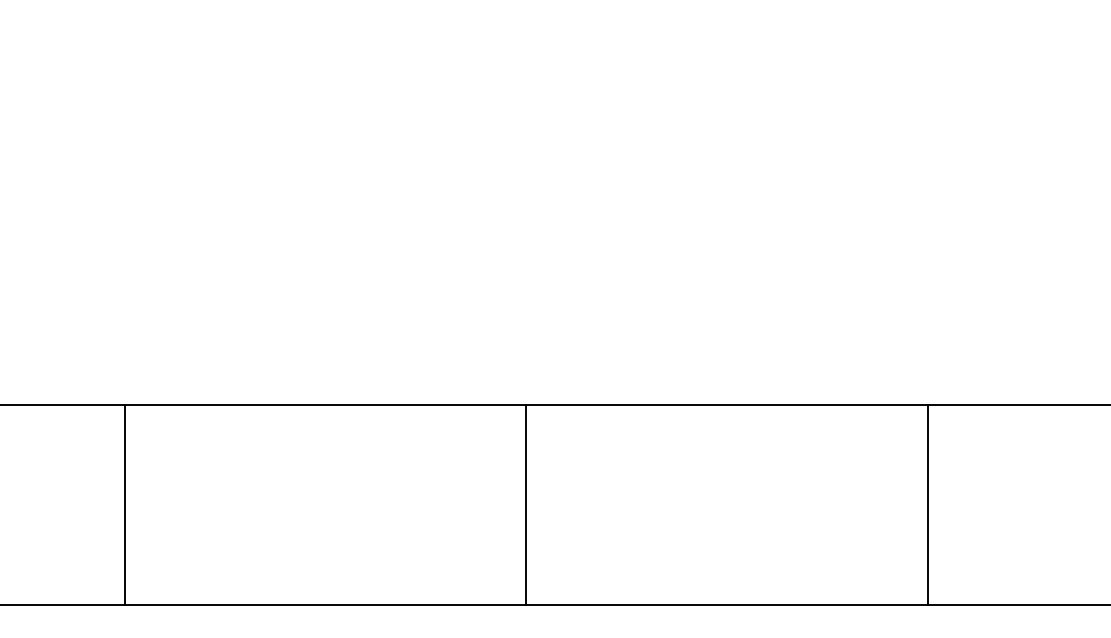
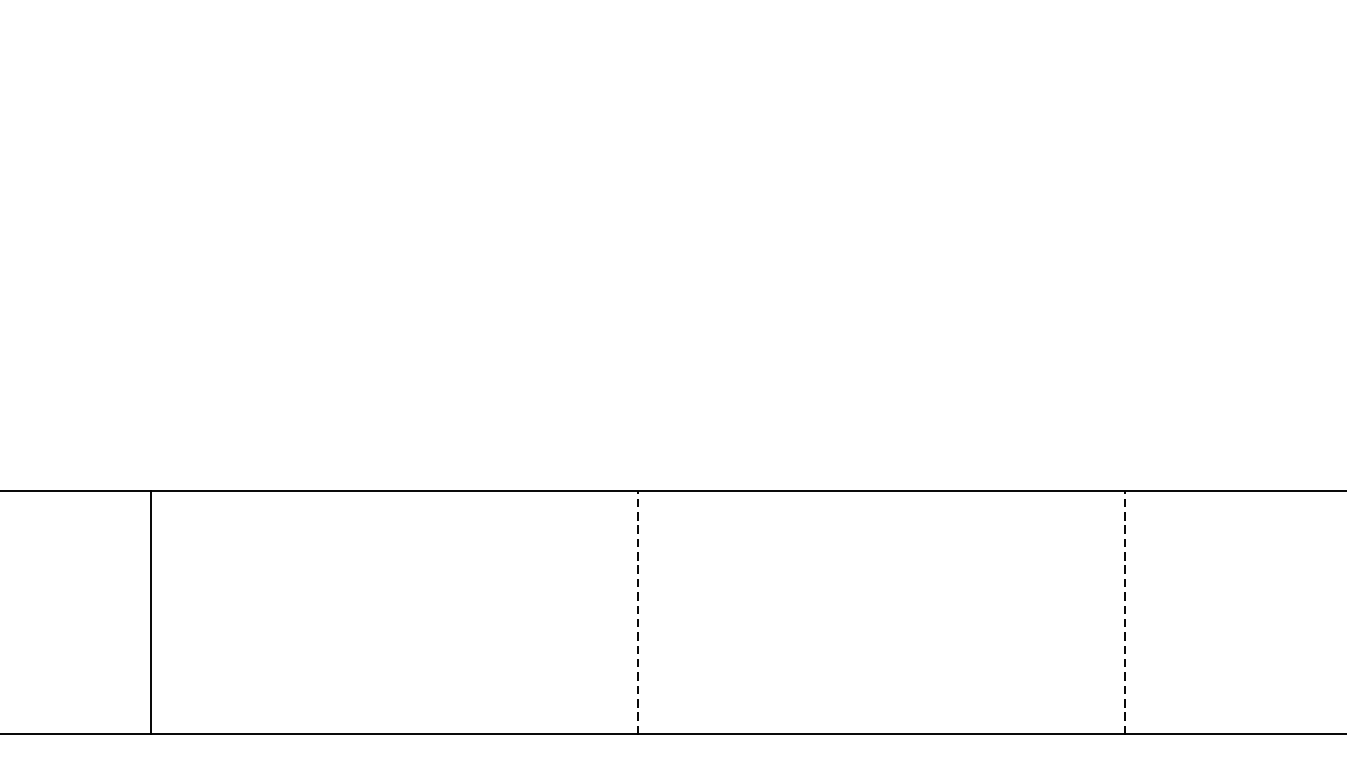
line: (526, 504) -> (638, 611), solid -> dashed
line: (928, 504) -> (1125, 611), solid -> dashed

